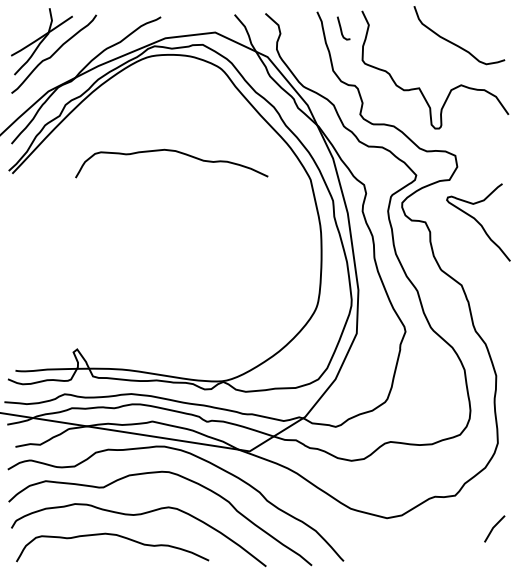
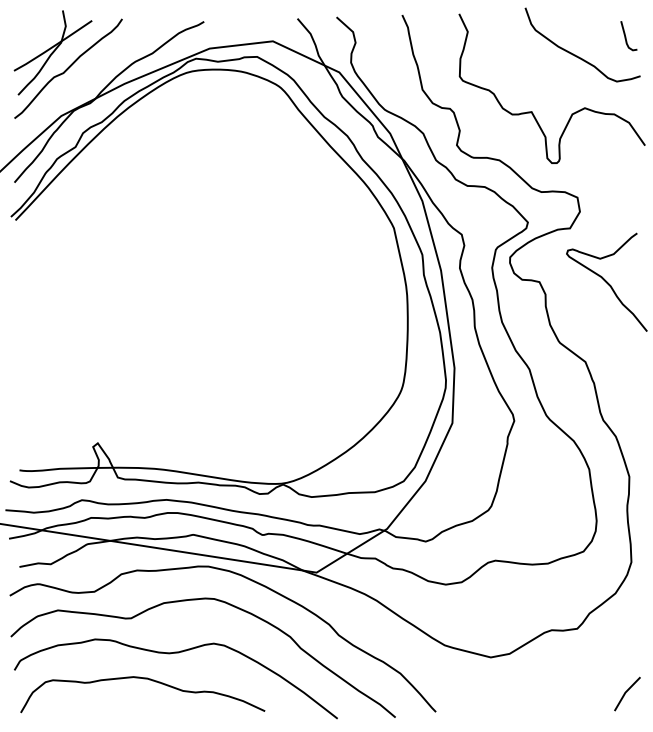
curve: (341, 28) -> (626, 36), moved
curve: (172, 151) -> (218, 192), removed
line: (493, 528) -> (626, 693), moved

